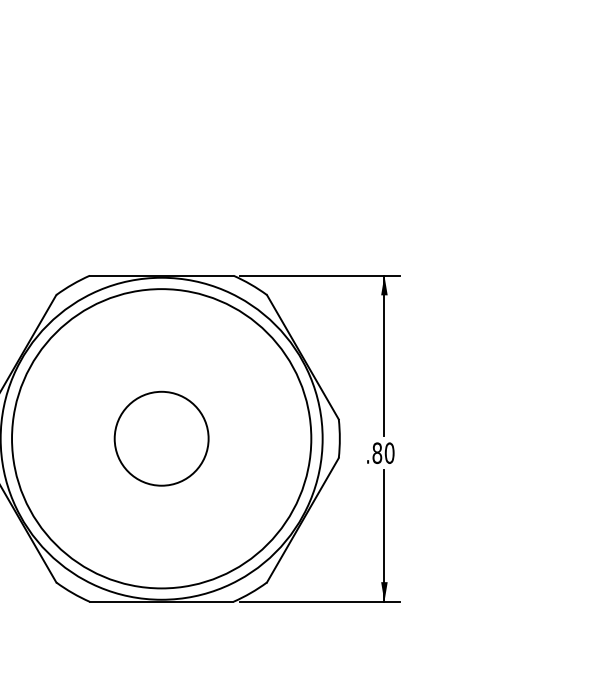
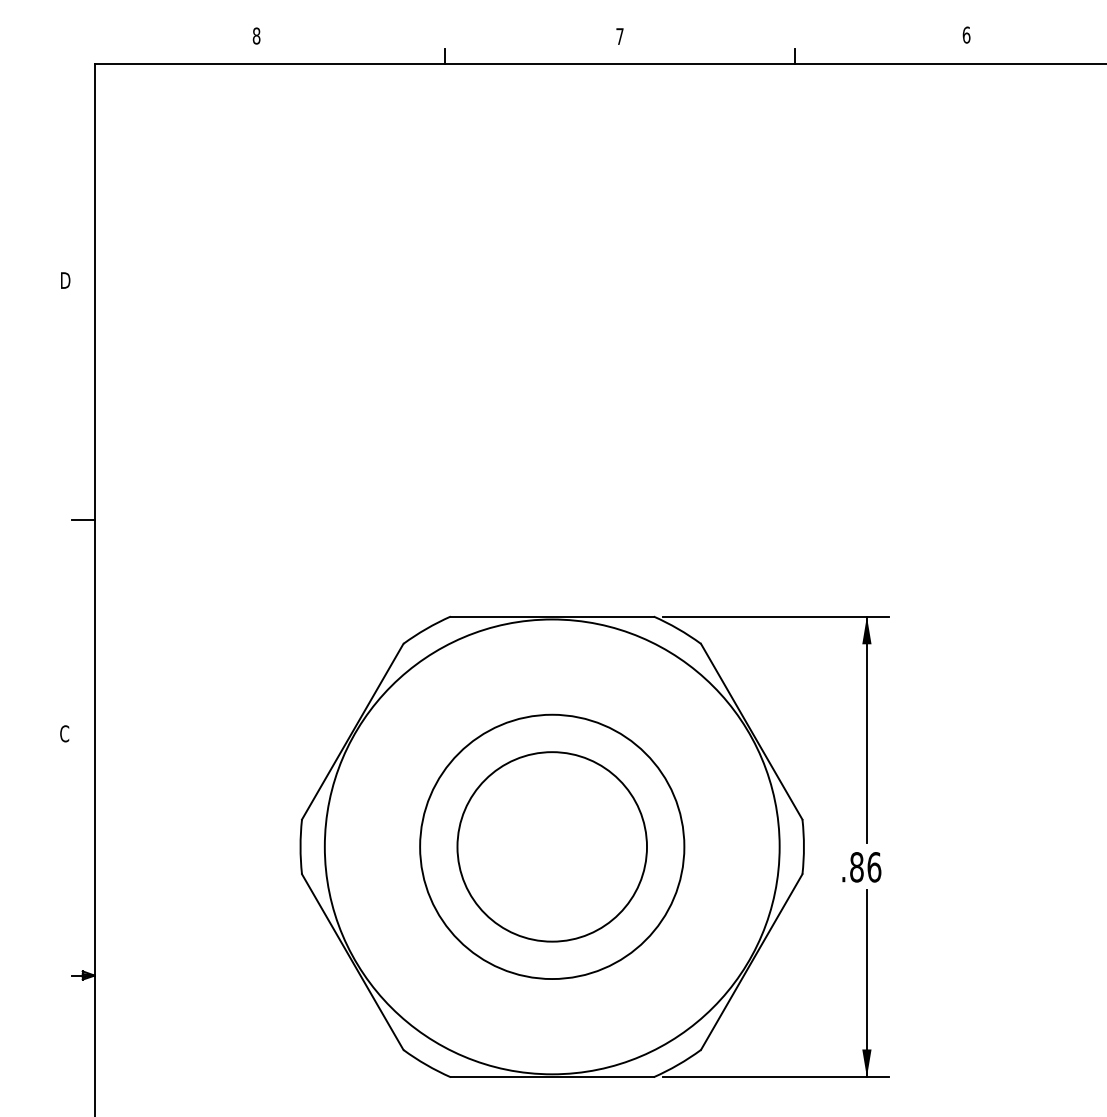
circle: (161, 438) -> (552, 846), size x0.62
circle: (161, 438) -> (552, 846), size x1.43
text: (389, 453) -> (874, 867), .80 -> .86

